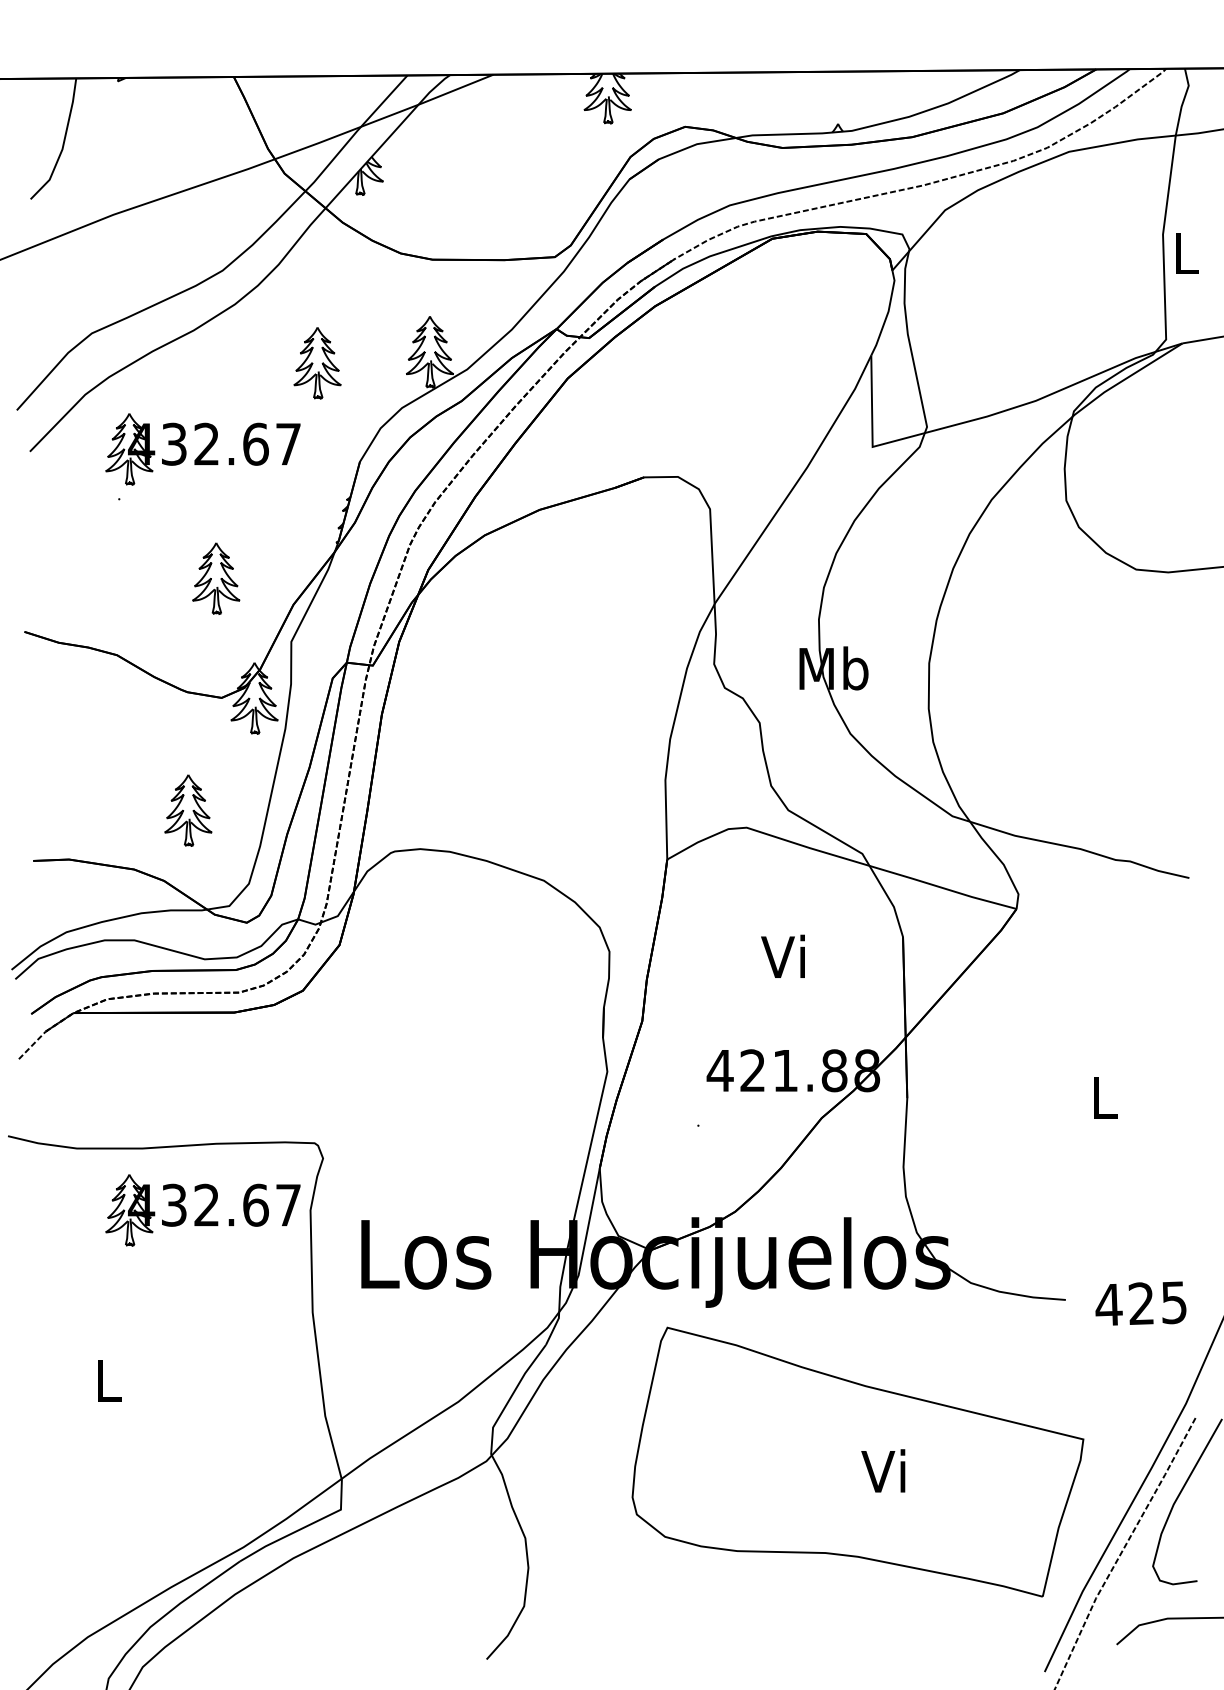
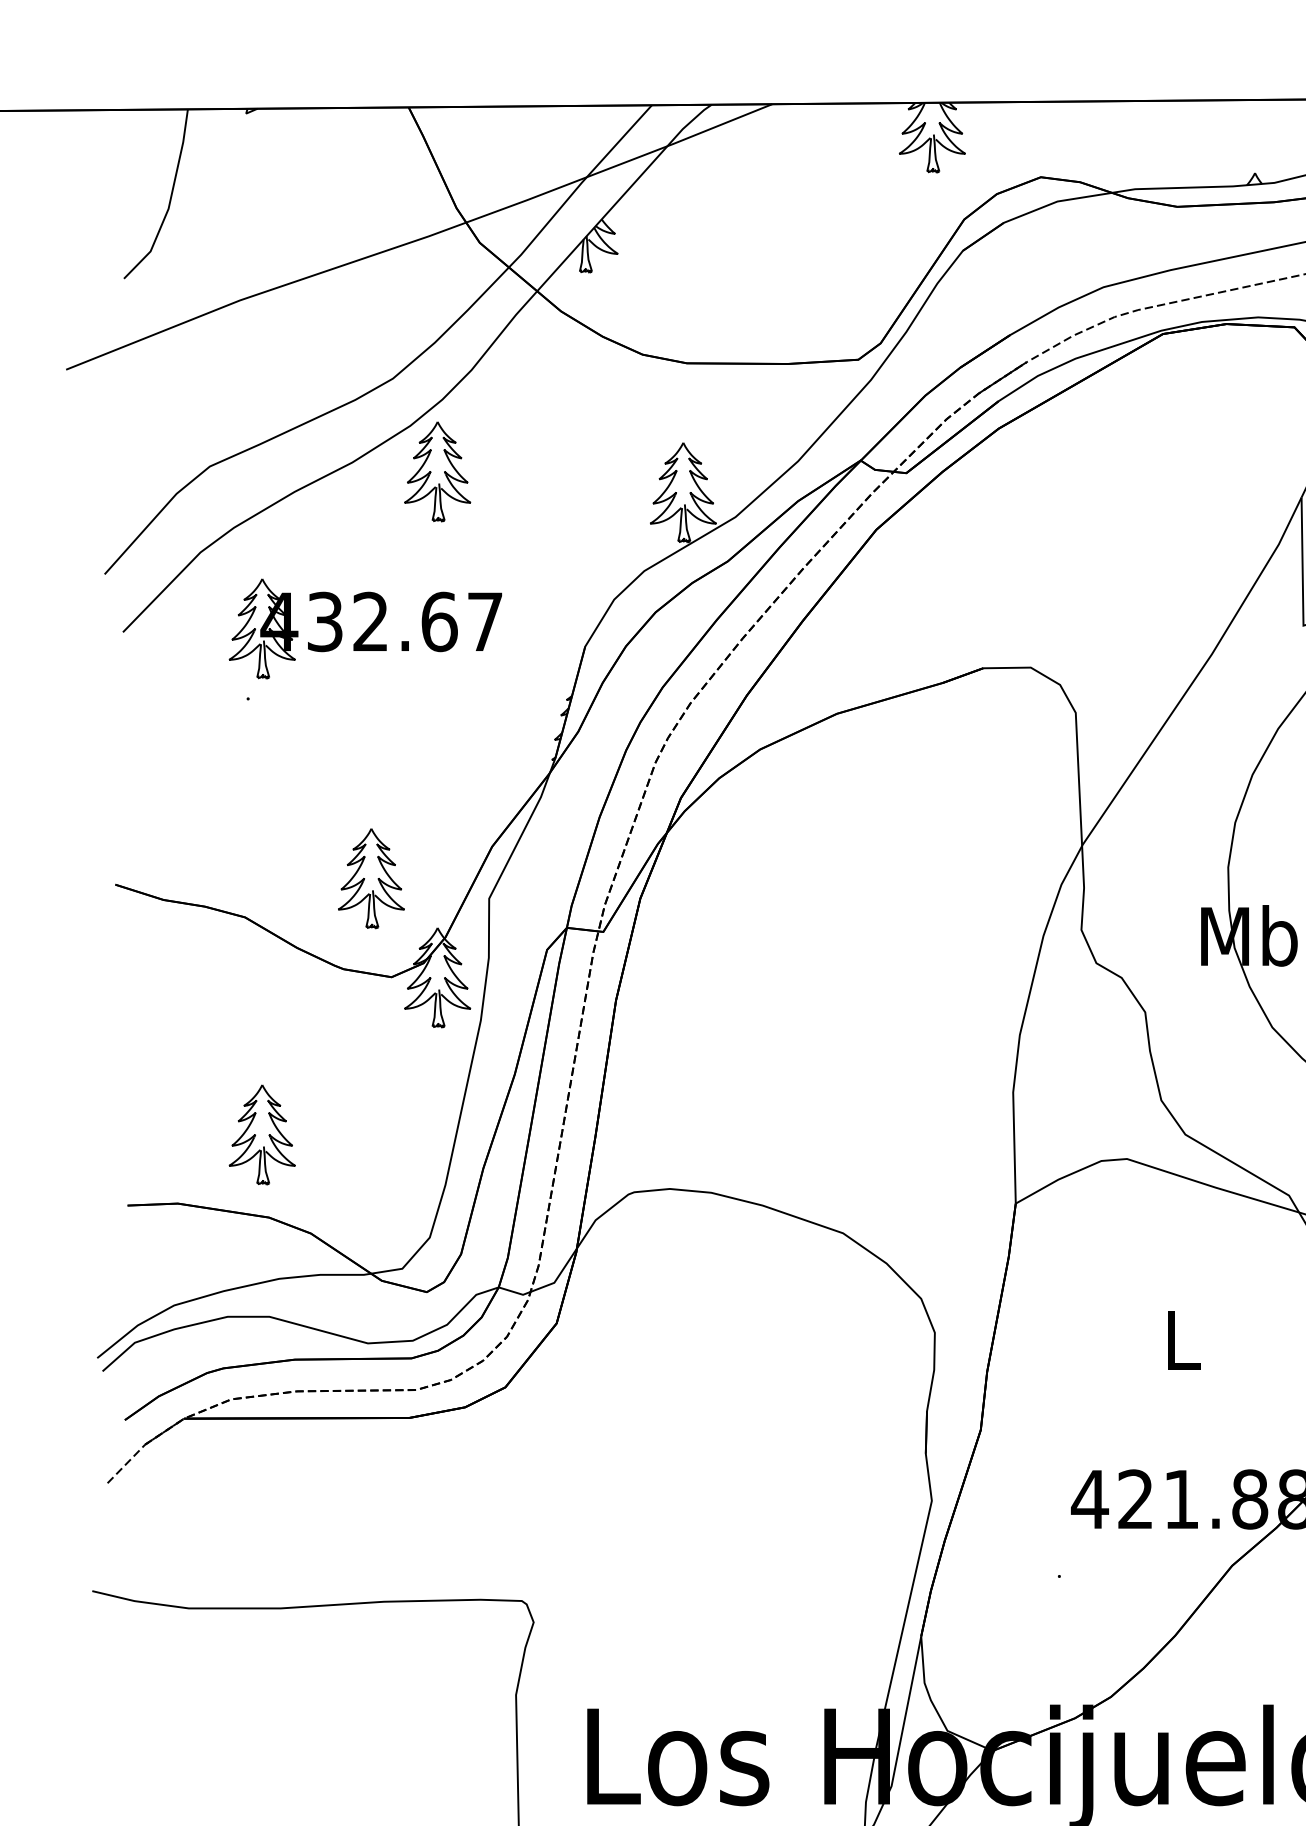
part: (317, 363) -> (437, 472), moved
part: (216, 578) -> (371, 878), moved
part: (188, 810) -> (262, 1134), moved
text: (782, 955) -> (1177, 1338), Vi -> L
part: (202, 1210) -> (364, 1695), removed

